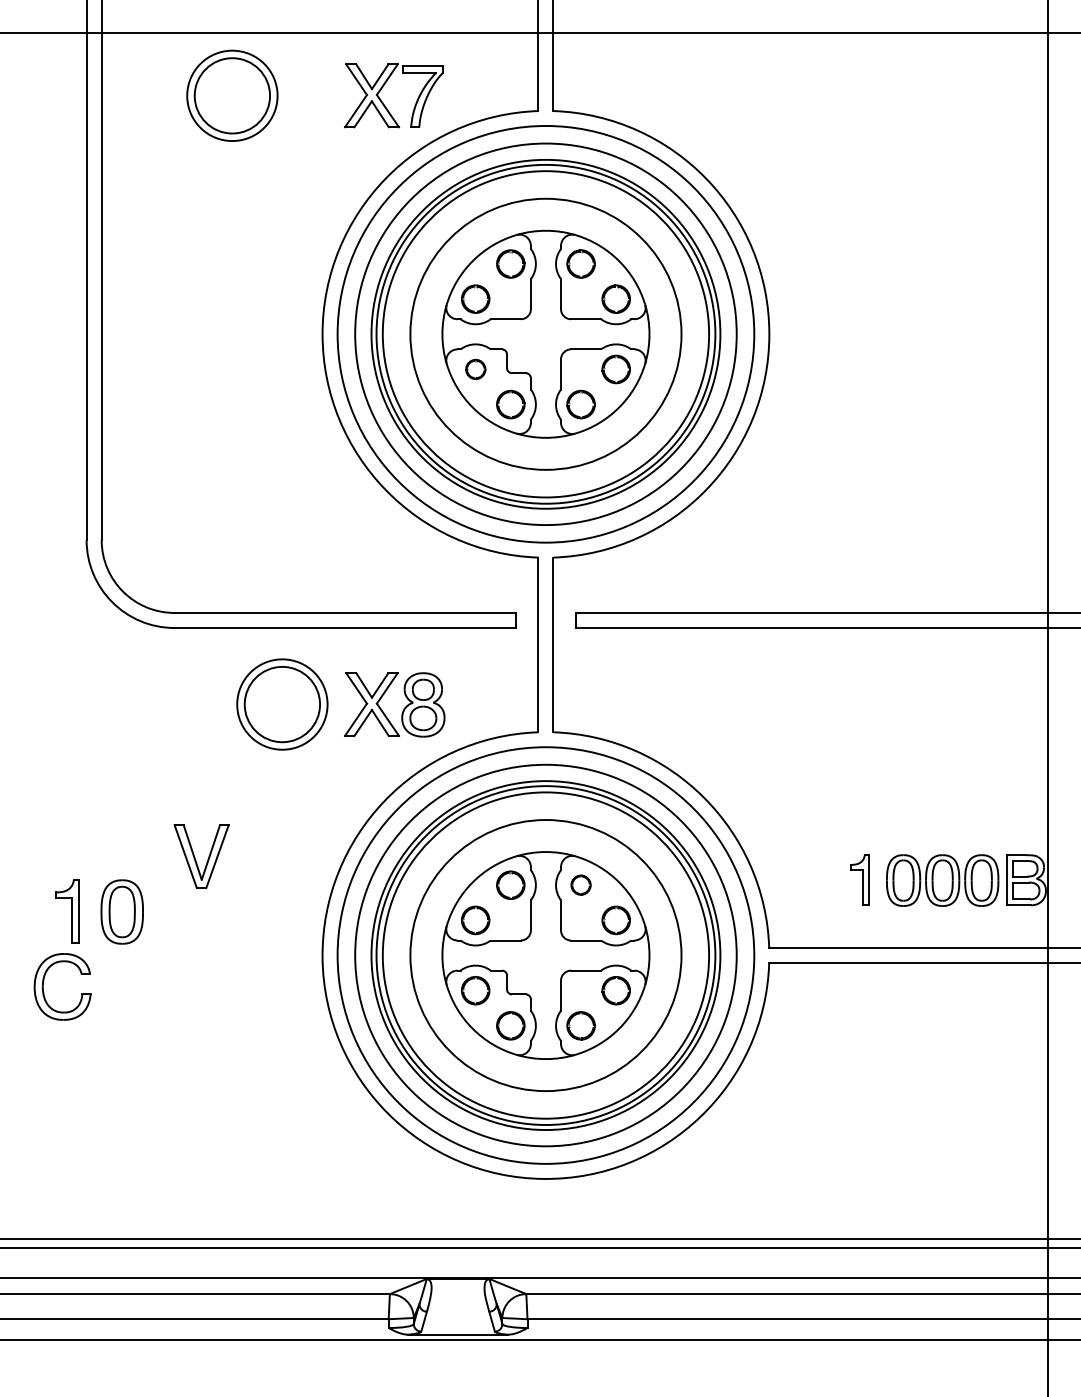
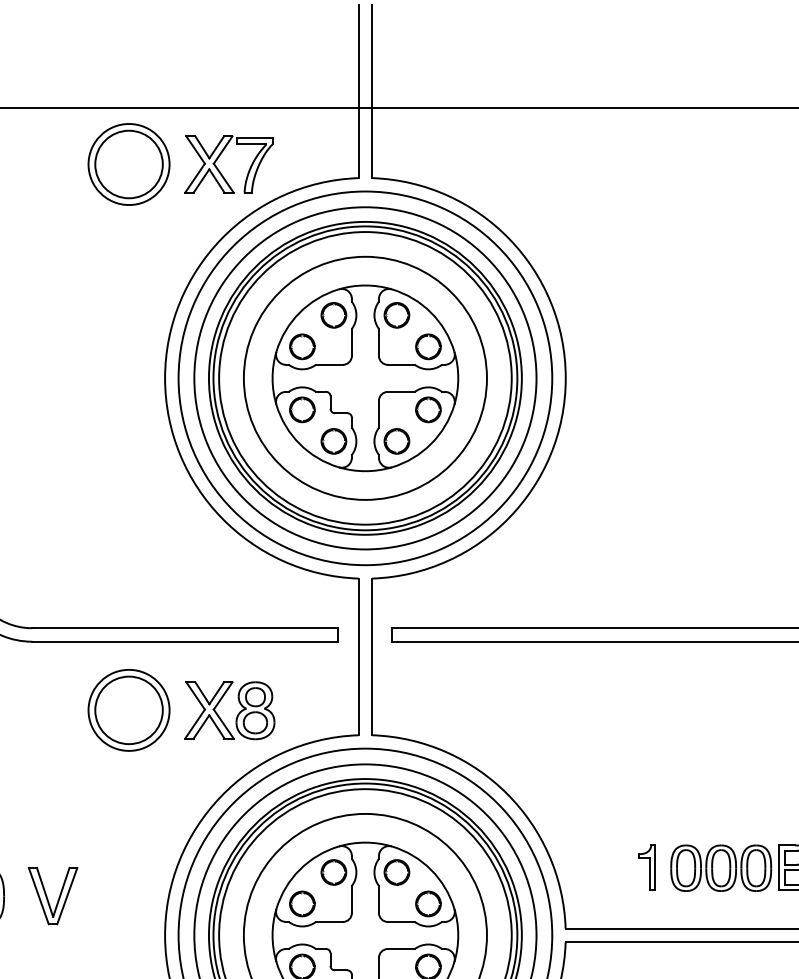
part: (232, 95) -> (129, 164), moved
part: (475, 369) -> (302, 409), size x1.43
part: (195, 857) -> (47, 896), moved
part: (580, 884) -> (396, 871), size x1.43

